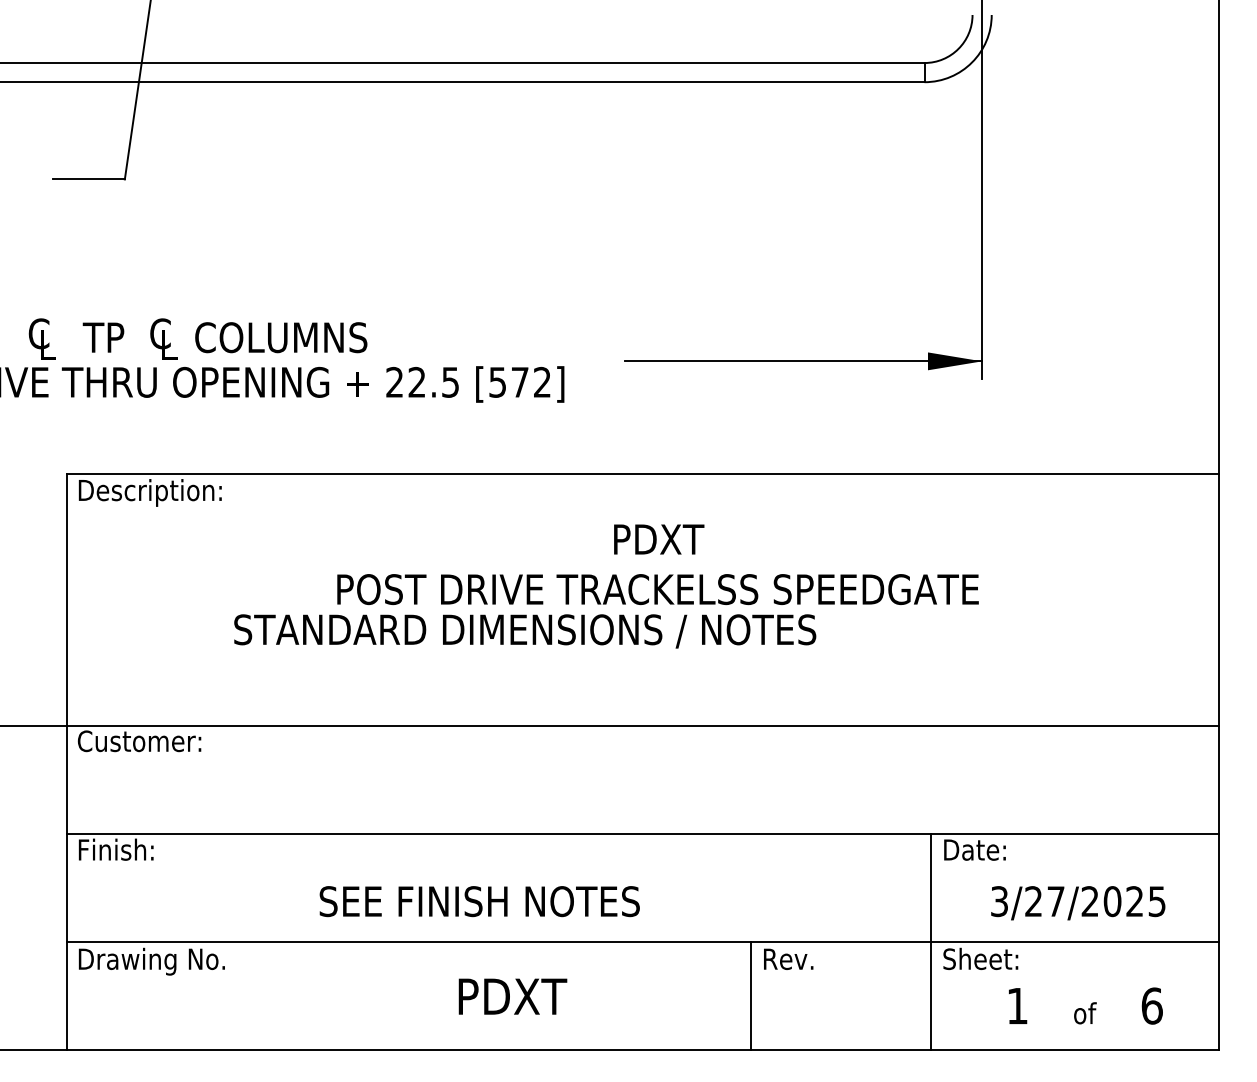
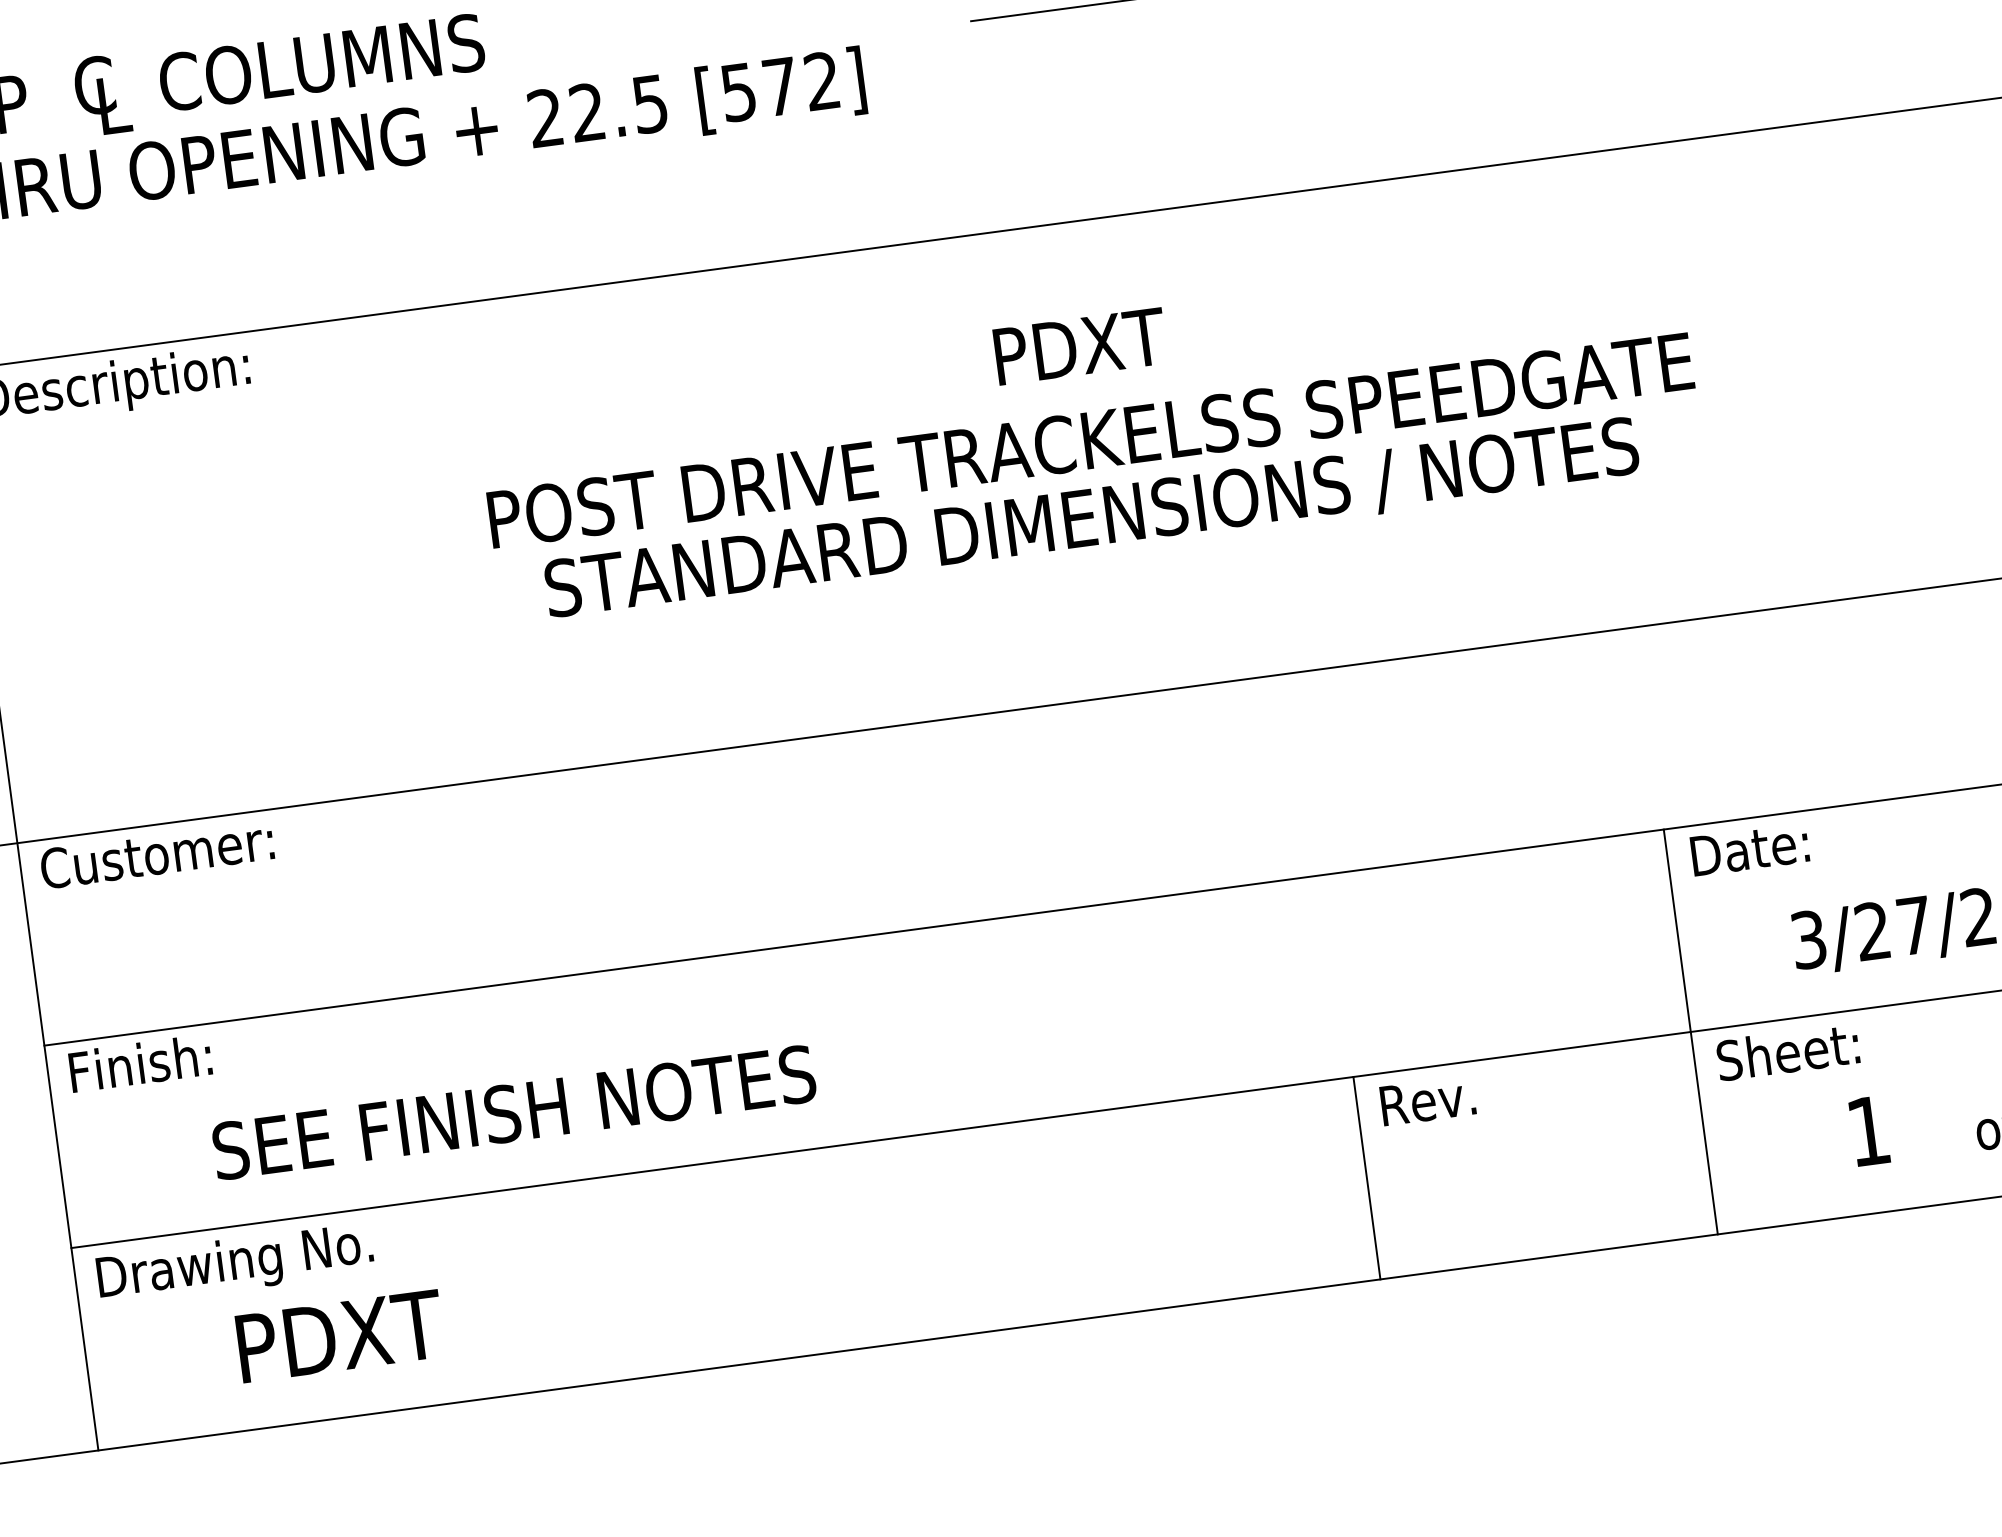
text: (525, 631) -> (1092, 520), moved
text: (479, 901) -> (513, 1112), moved
text: (512, 996) -> (339, 1336), moved

